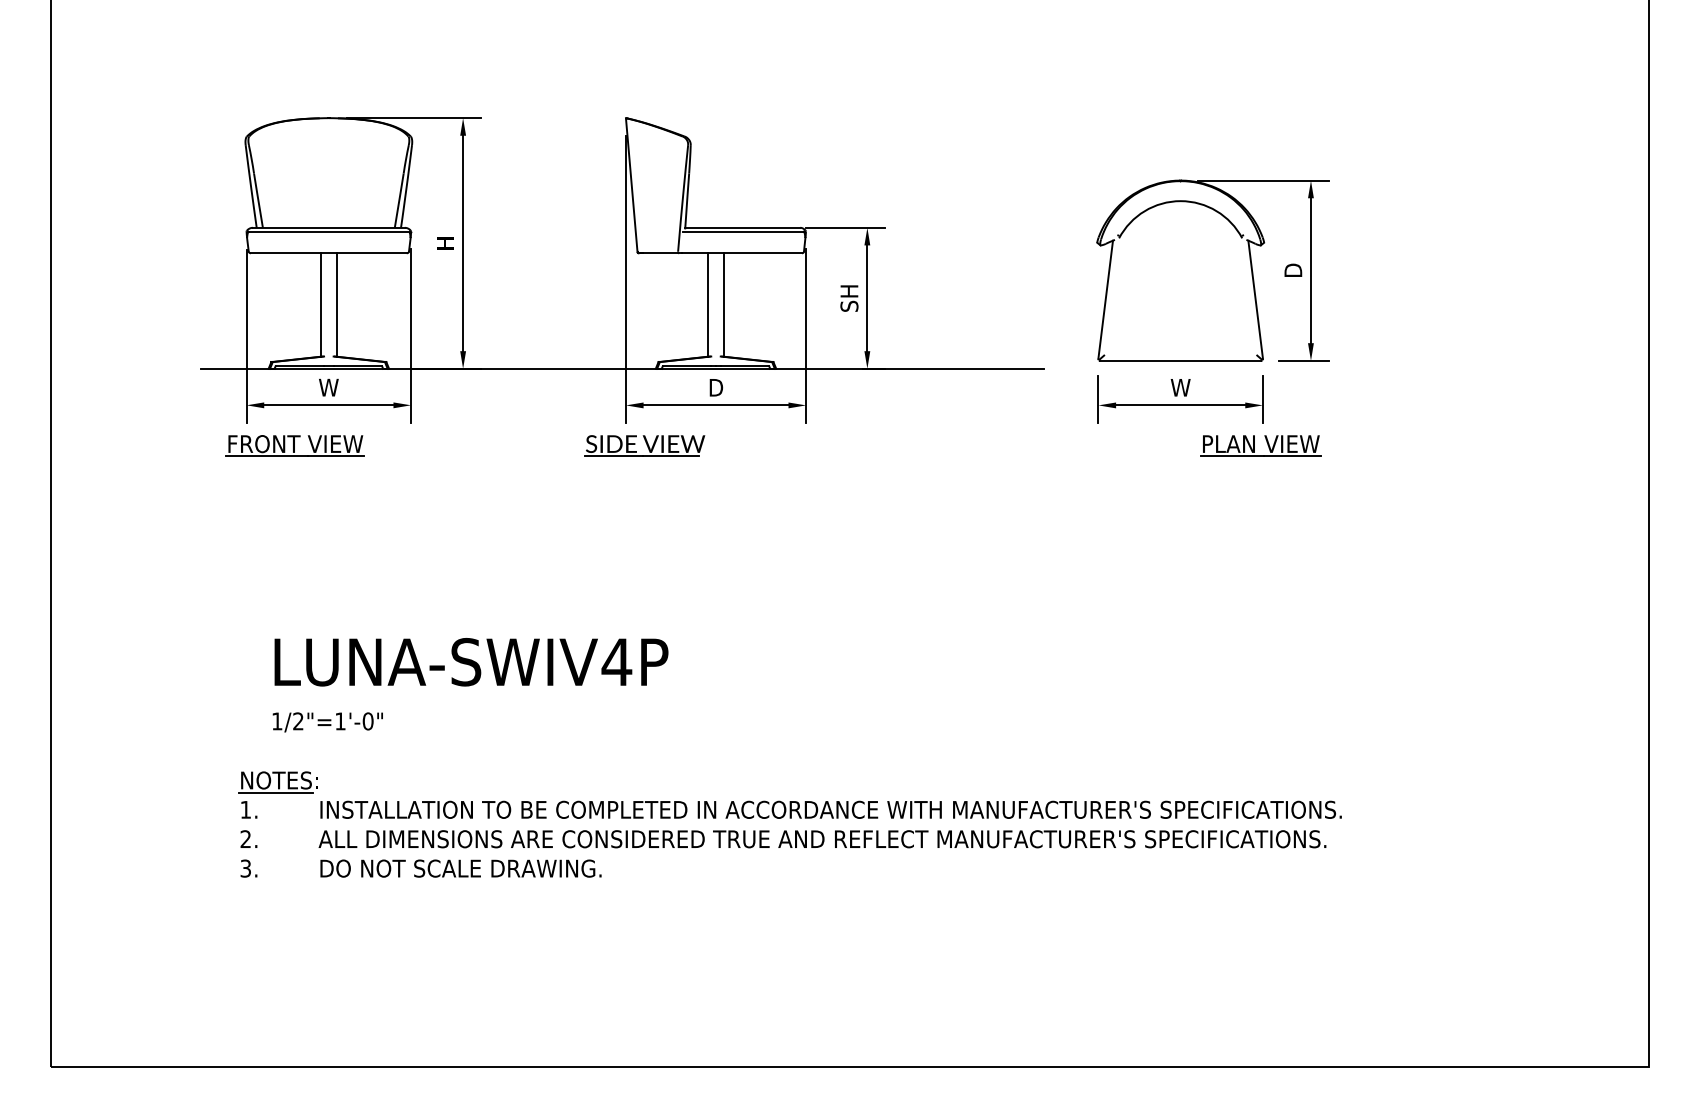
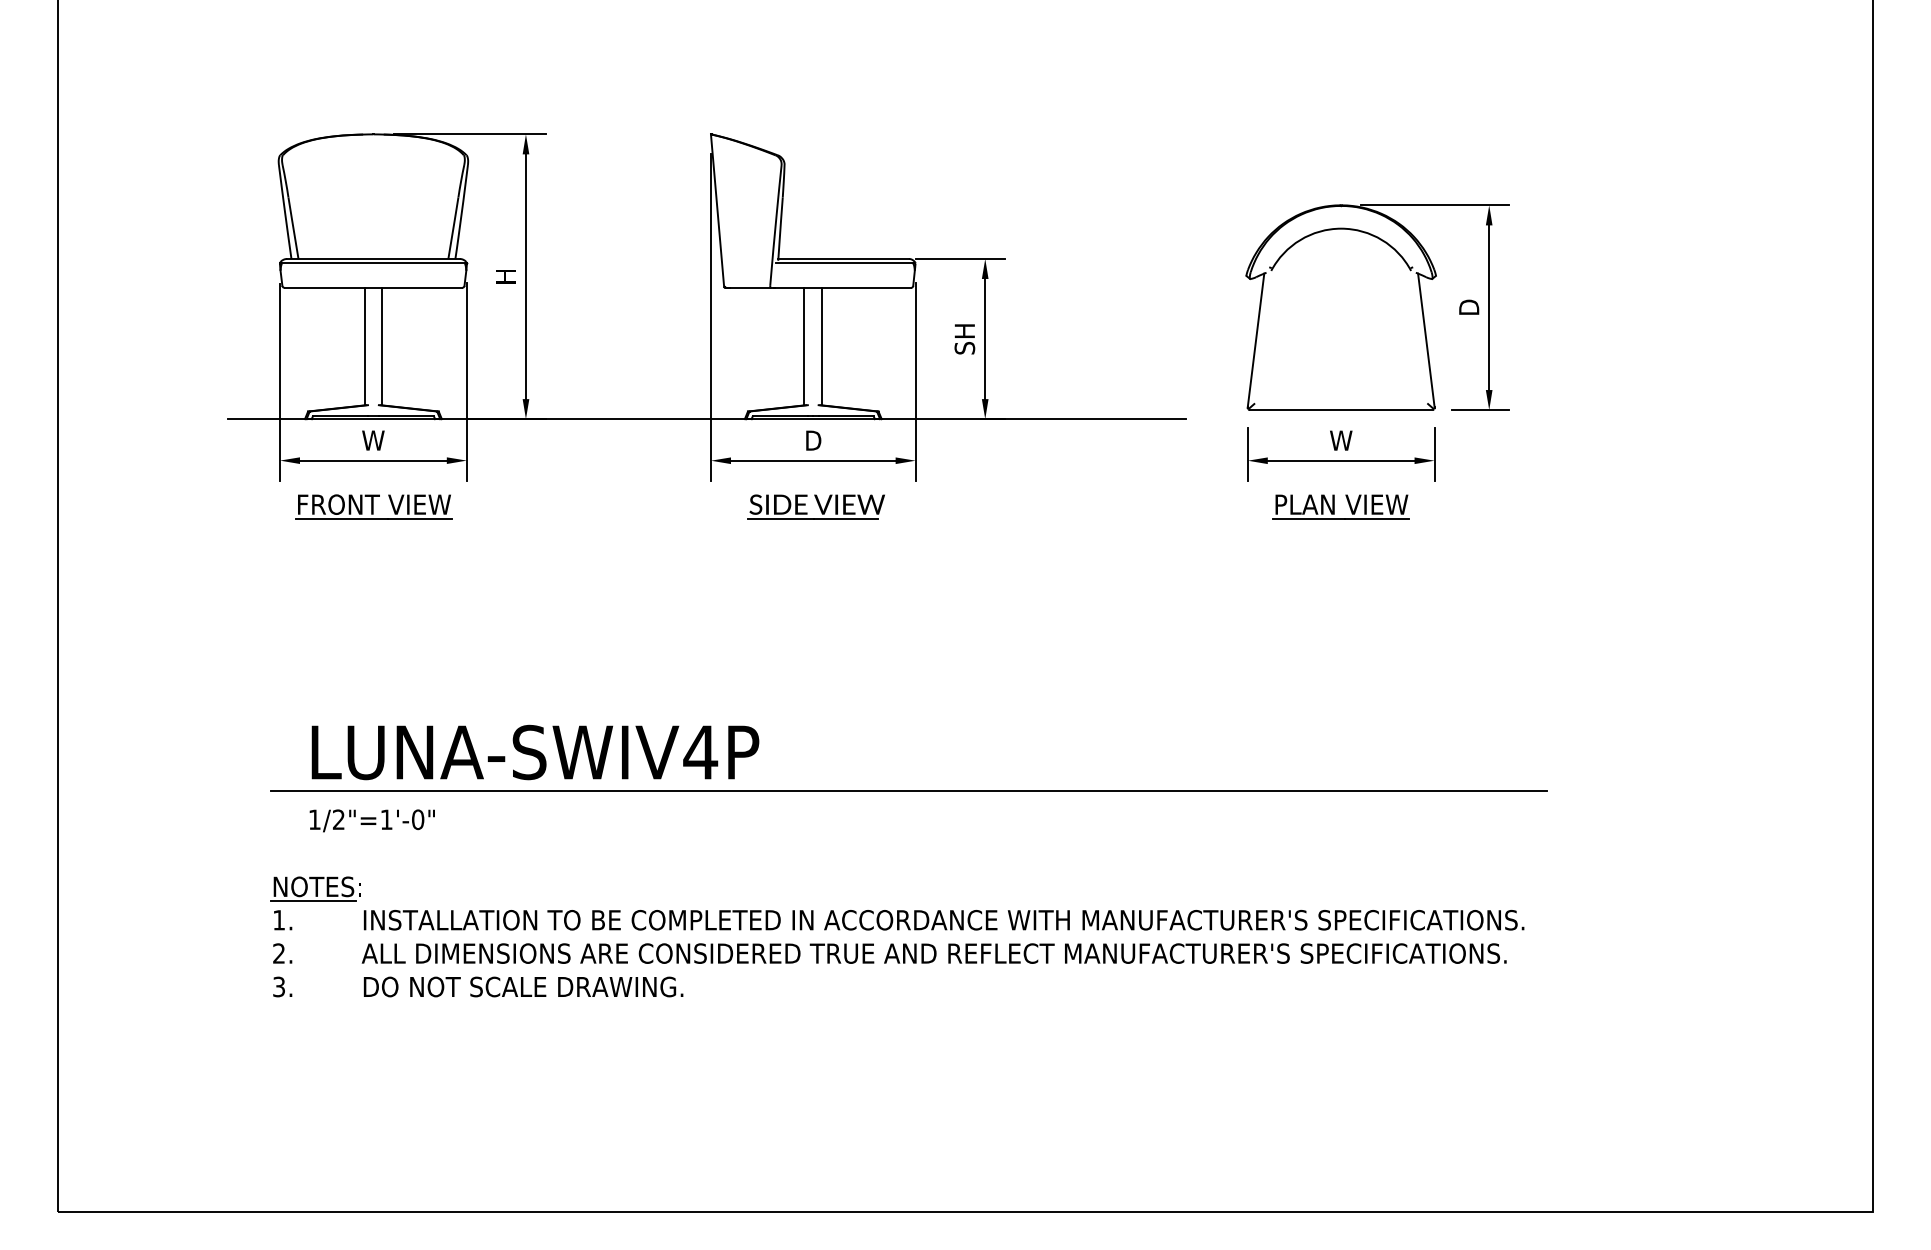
part: (294, 445) -> (373, 506), moved
part: (644, 445) -> (816, 506), moved
part: (1260, 445) -> (1340, 506), moved
line: (800, 696) -> (909, 791), added

